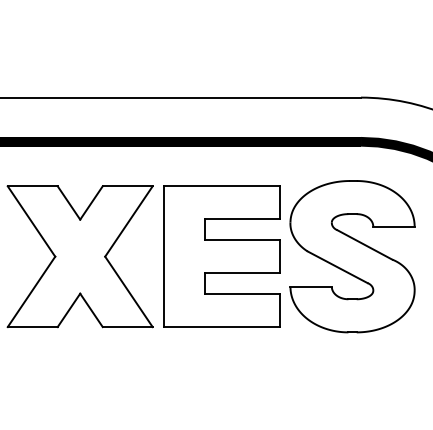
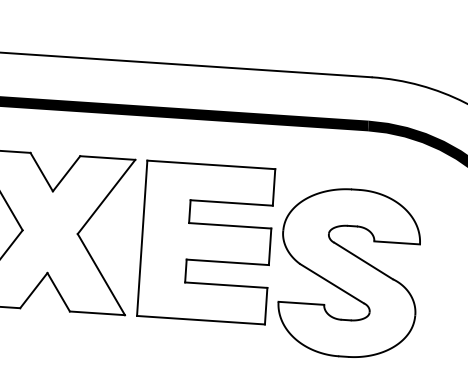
part: (352, 256) -> (349, 272), moved

